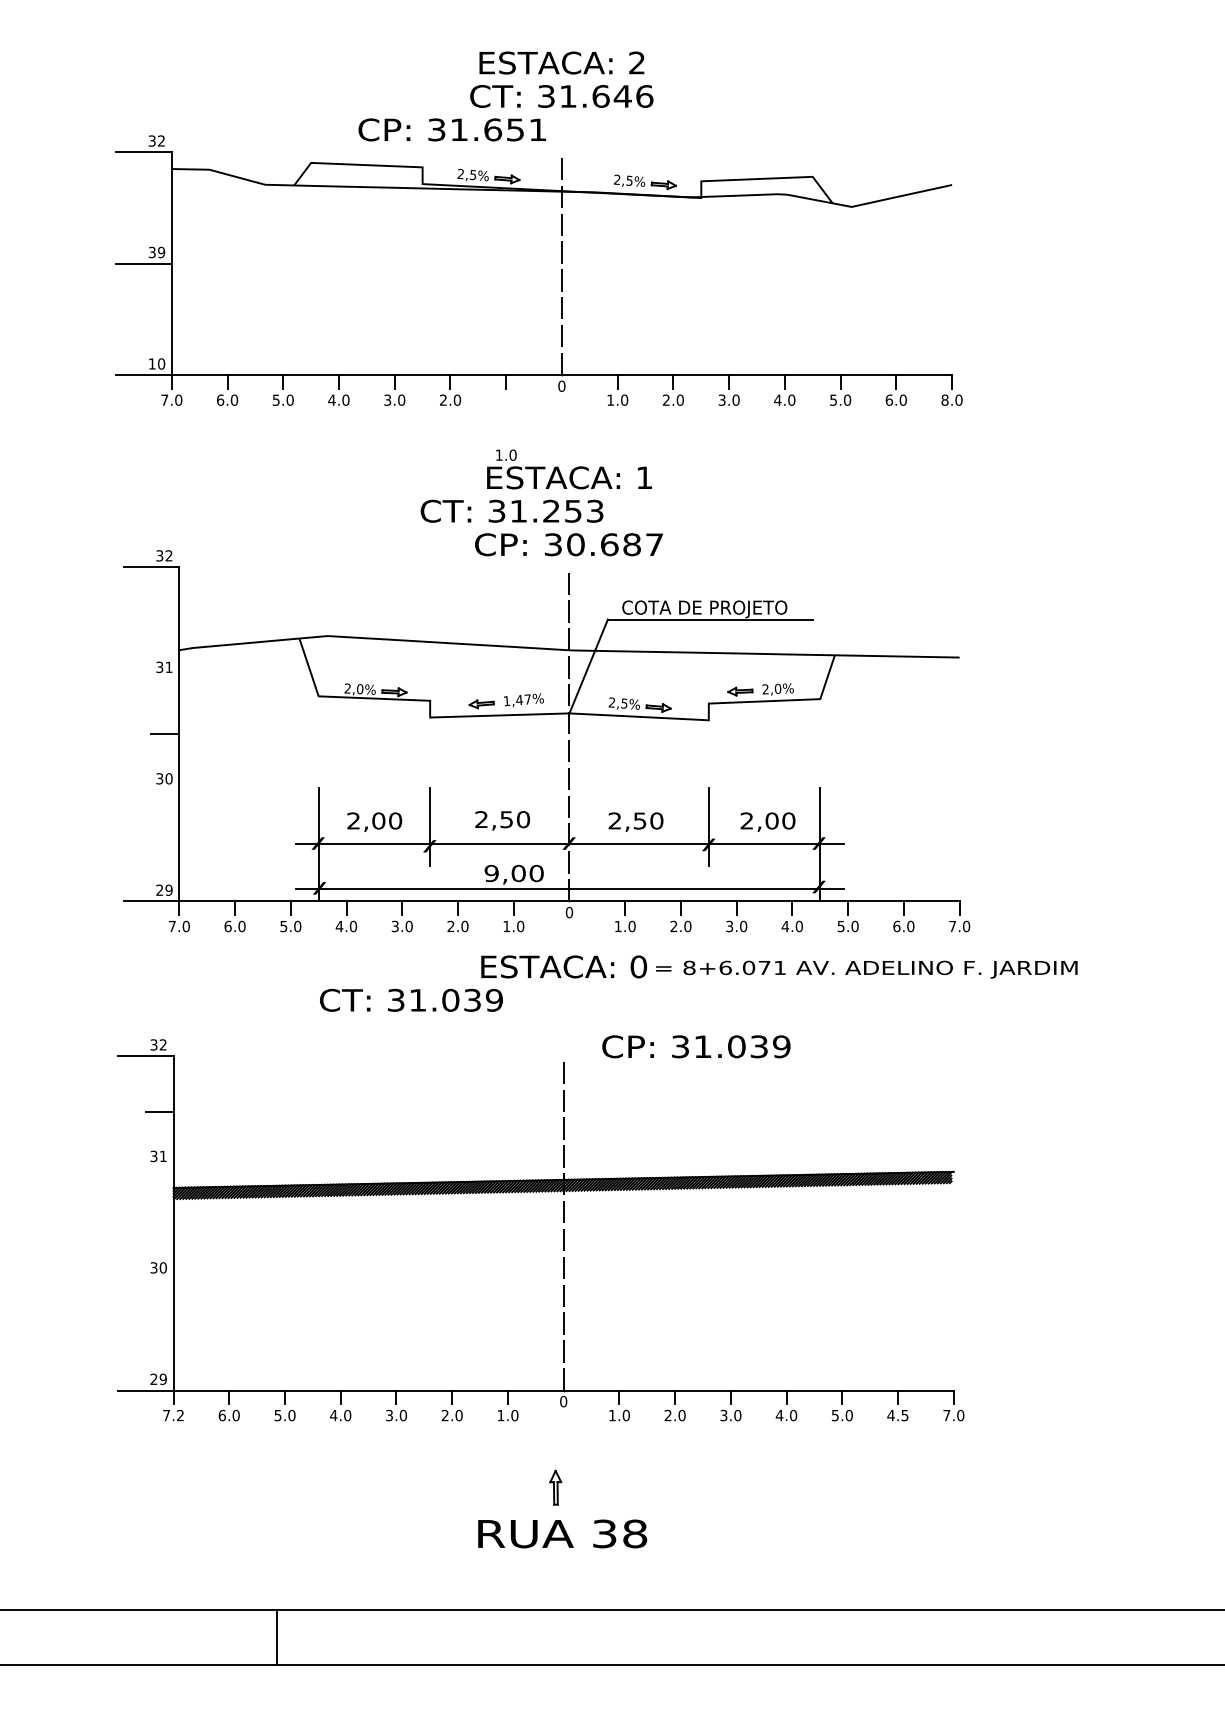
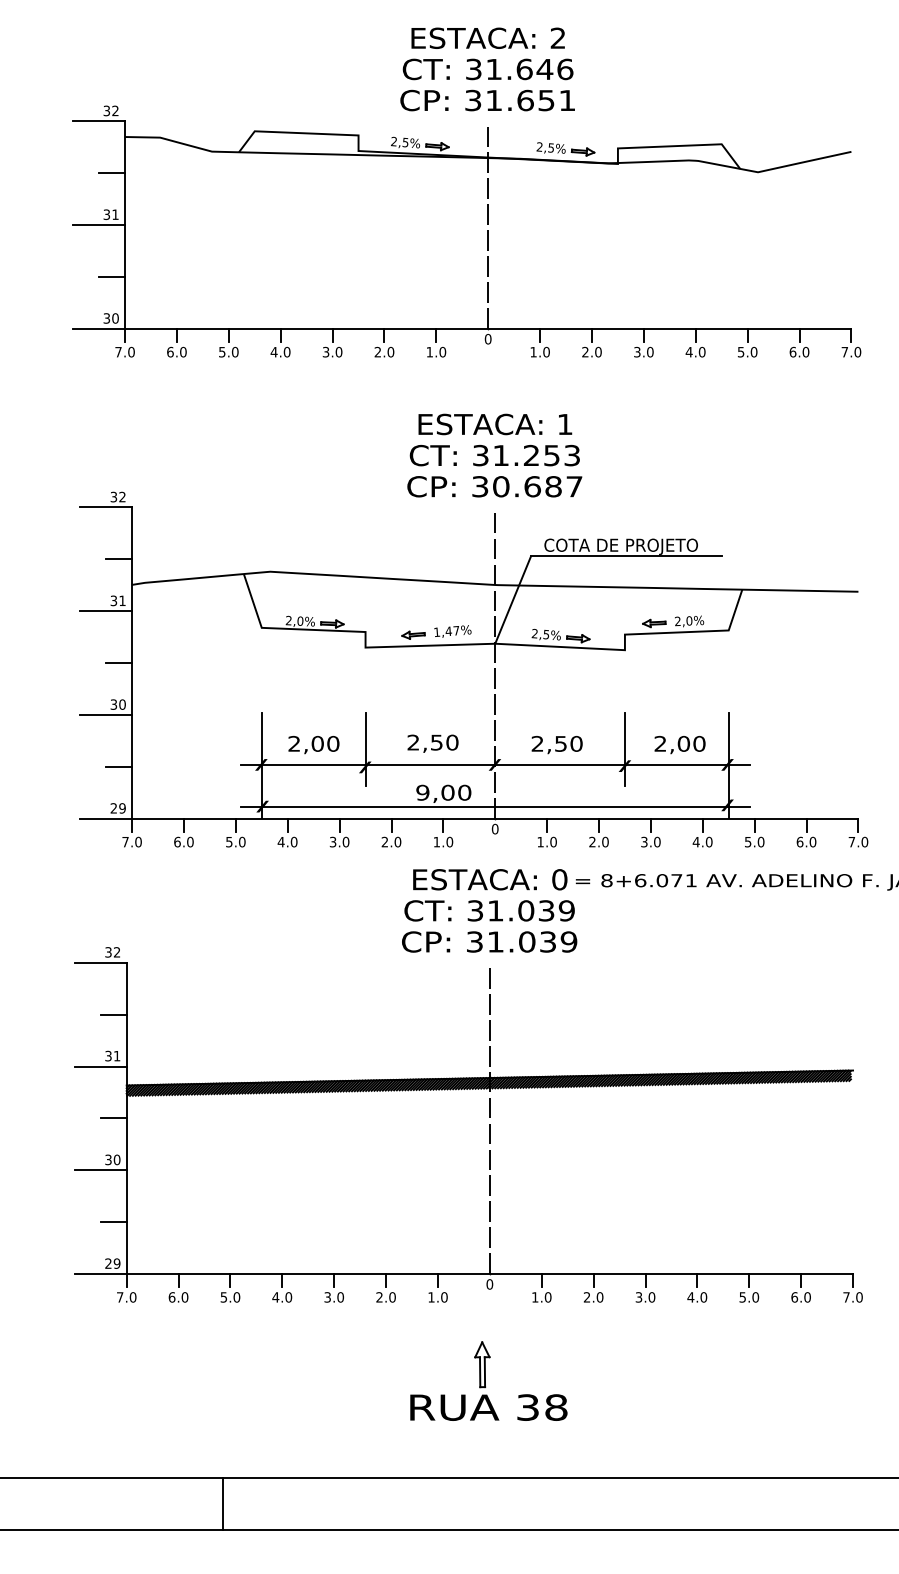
text: (452, 129) -> (487, 100), moved
line: (157, 207) -> (111, 172), added
text: (161, 252) -> (115, 214), 39 -> 31
line: (157, 319) -> (111, 277), added
text: (151, 363) -> (106, 318), 10 -> 30
text: (944, 399) -> (844, 351), 8.0 -> 7.0
text: (506, 454) -> (436, 351), moved
text: (511, 510) -> (494, 454), moved
line: (165, 622) -> (119, 559), added
line: (151, 678) -> (106, 611), added
line: (151, 789) -> (106, 714), added
line: (165, 845) -> (119, 766), added
text: (411, 999) -> (489, 910), moved
text: (696, 1046) -> (489, 941), moved
line: (145, 1167) -> (100, 1066), added
line: (159, 1223) -> (113, 1118), added
line: (145, 1279) -> (100, 1170), added
line: (159, 1334) -> (113, 1221), added
text: (180, 1415) -> (133, 1297), 7.2 -> 7.0
text: (897, 1415) -> (800, 1297), 4.5 -> 6.0
part: (555, 1487) -> (482, 1364), size x1.43

